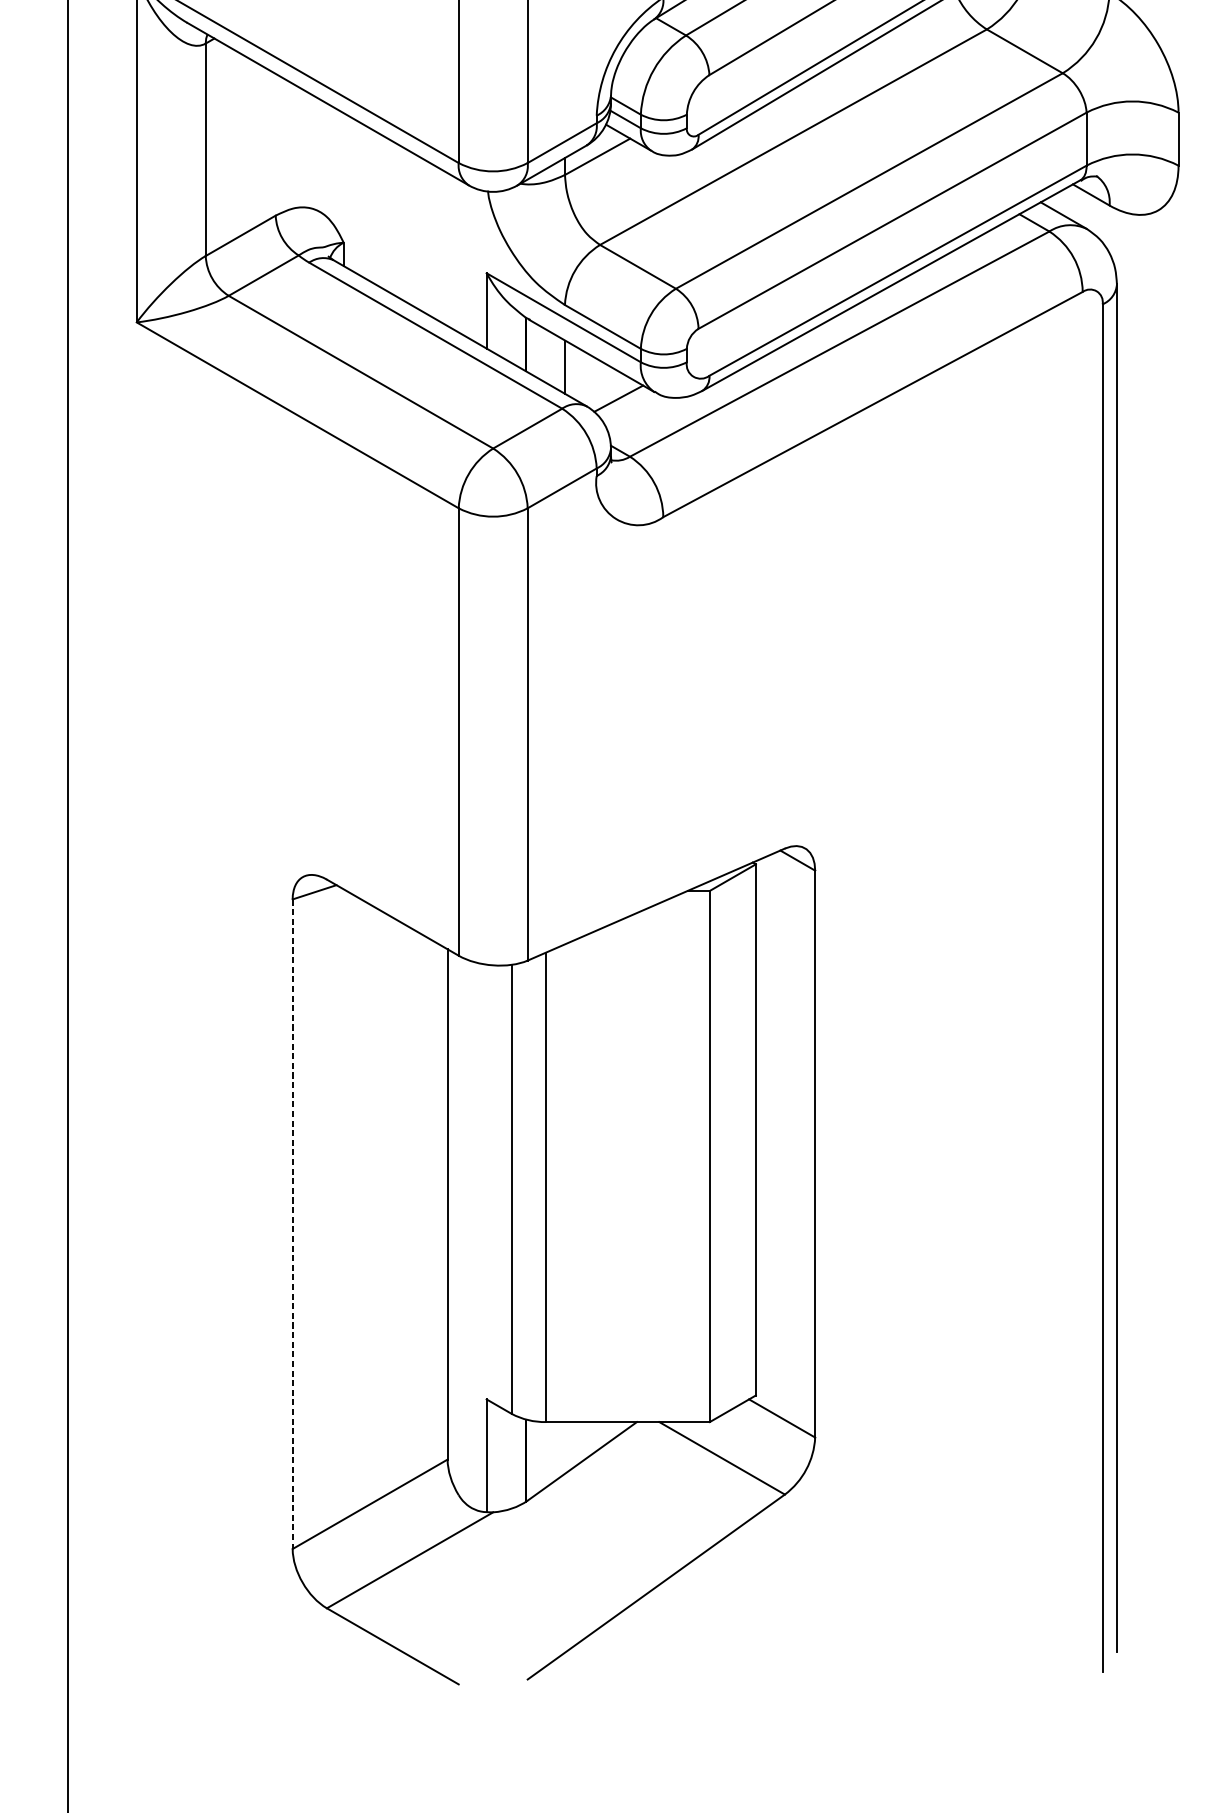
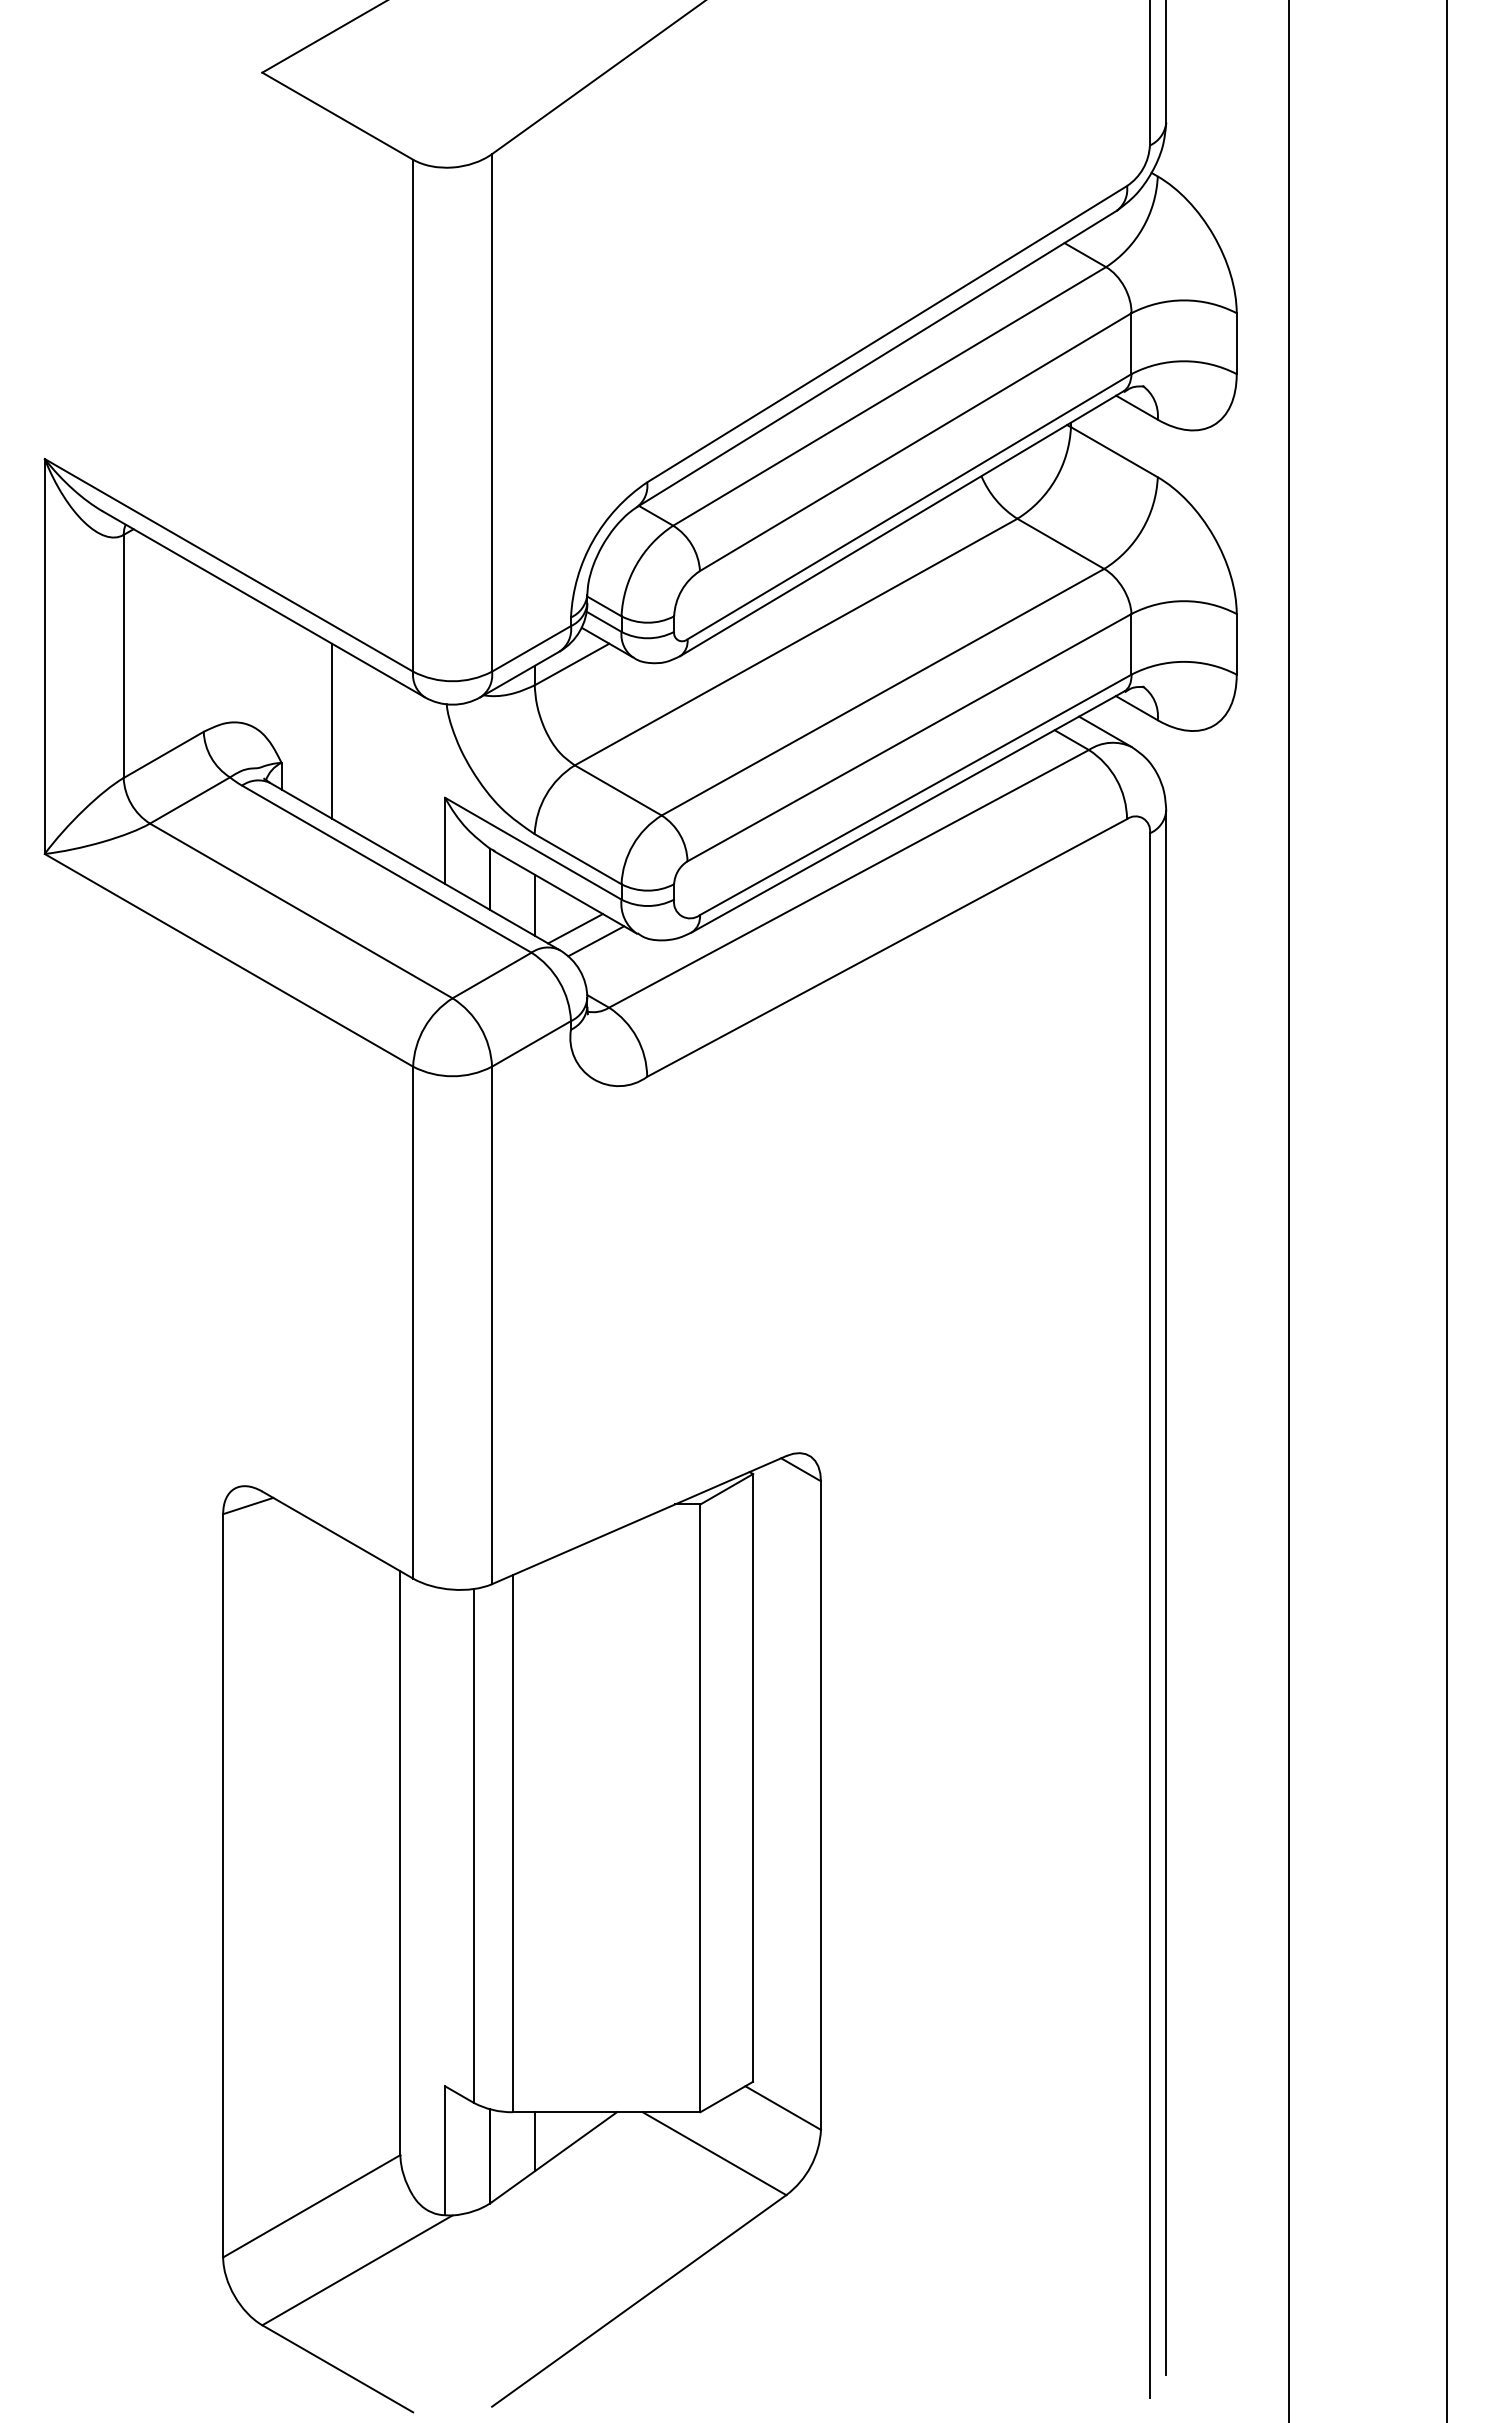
line: (388, 214) -> (332, 730), added
line: (600, 387) -> (575, 928), added
line: (292, 1223) -> (223, 1885), dashed -> solid
line: (564, 1447) -> (534, 2141), added

